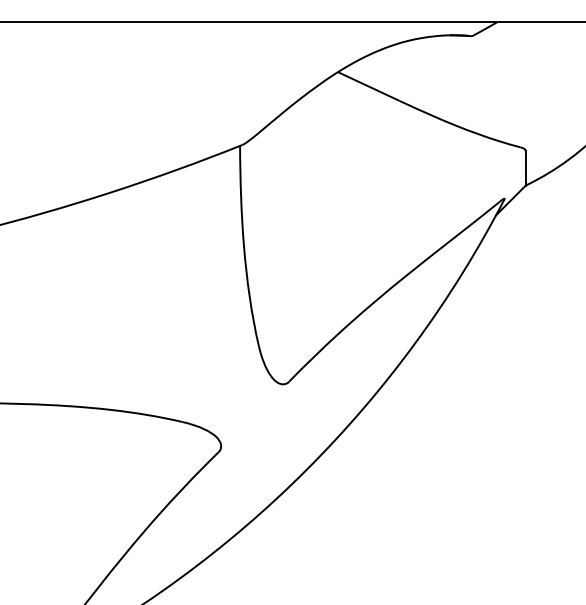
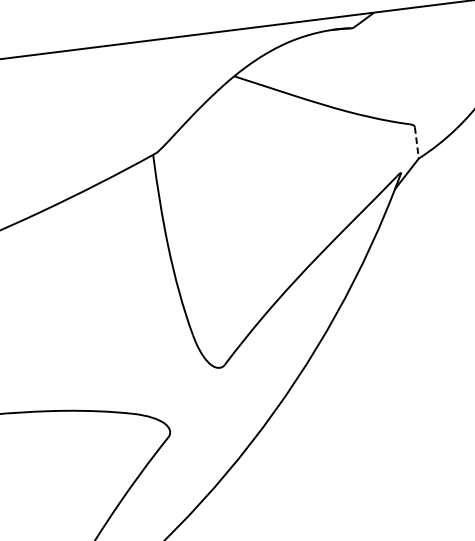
line: (525, 168) -> (416, 143), solid -> dashed

